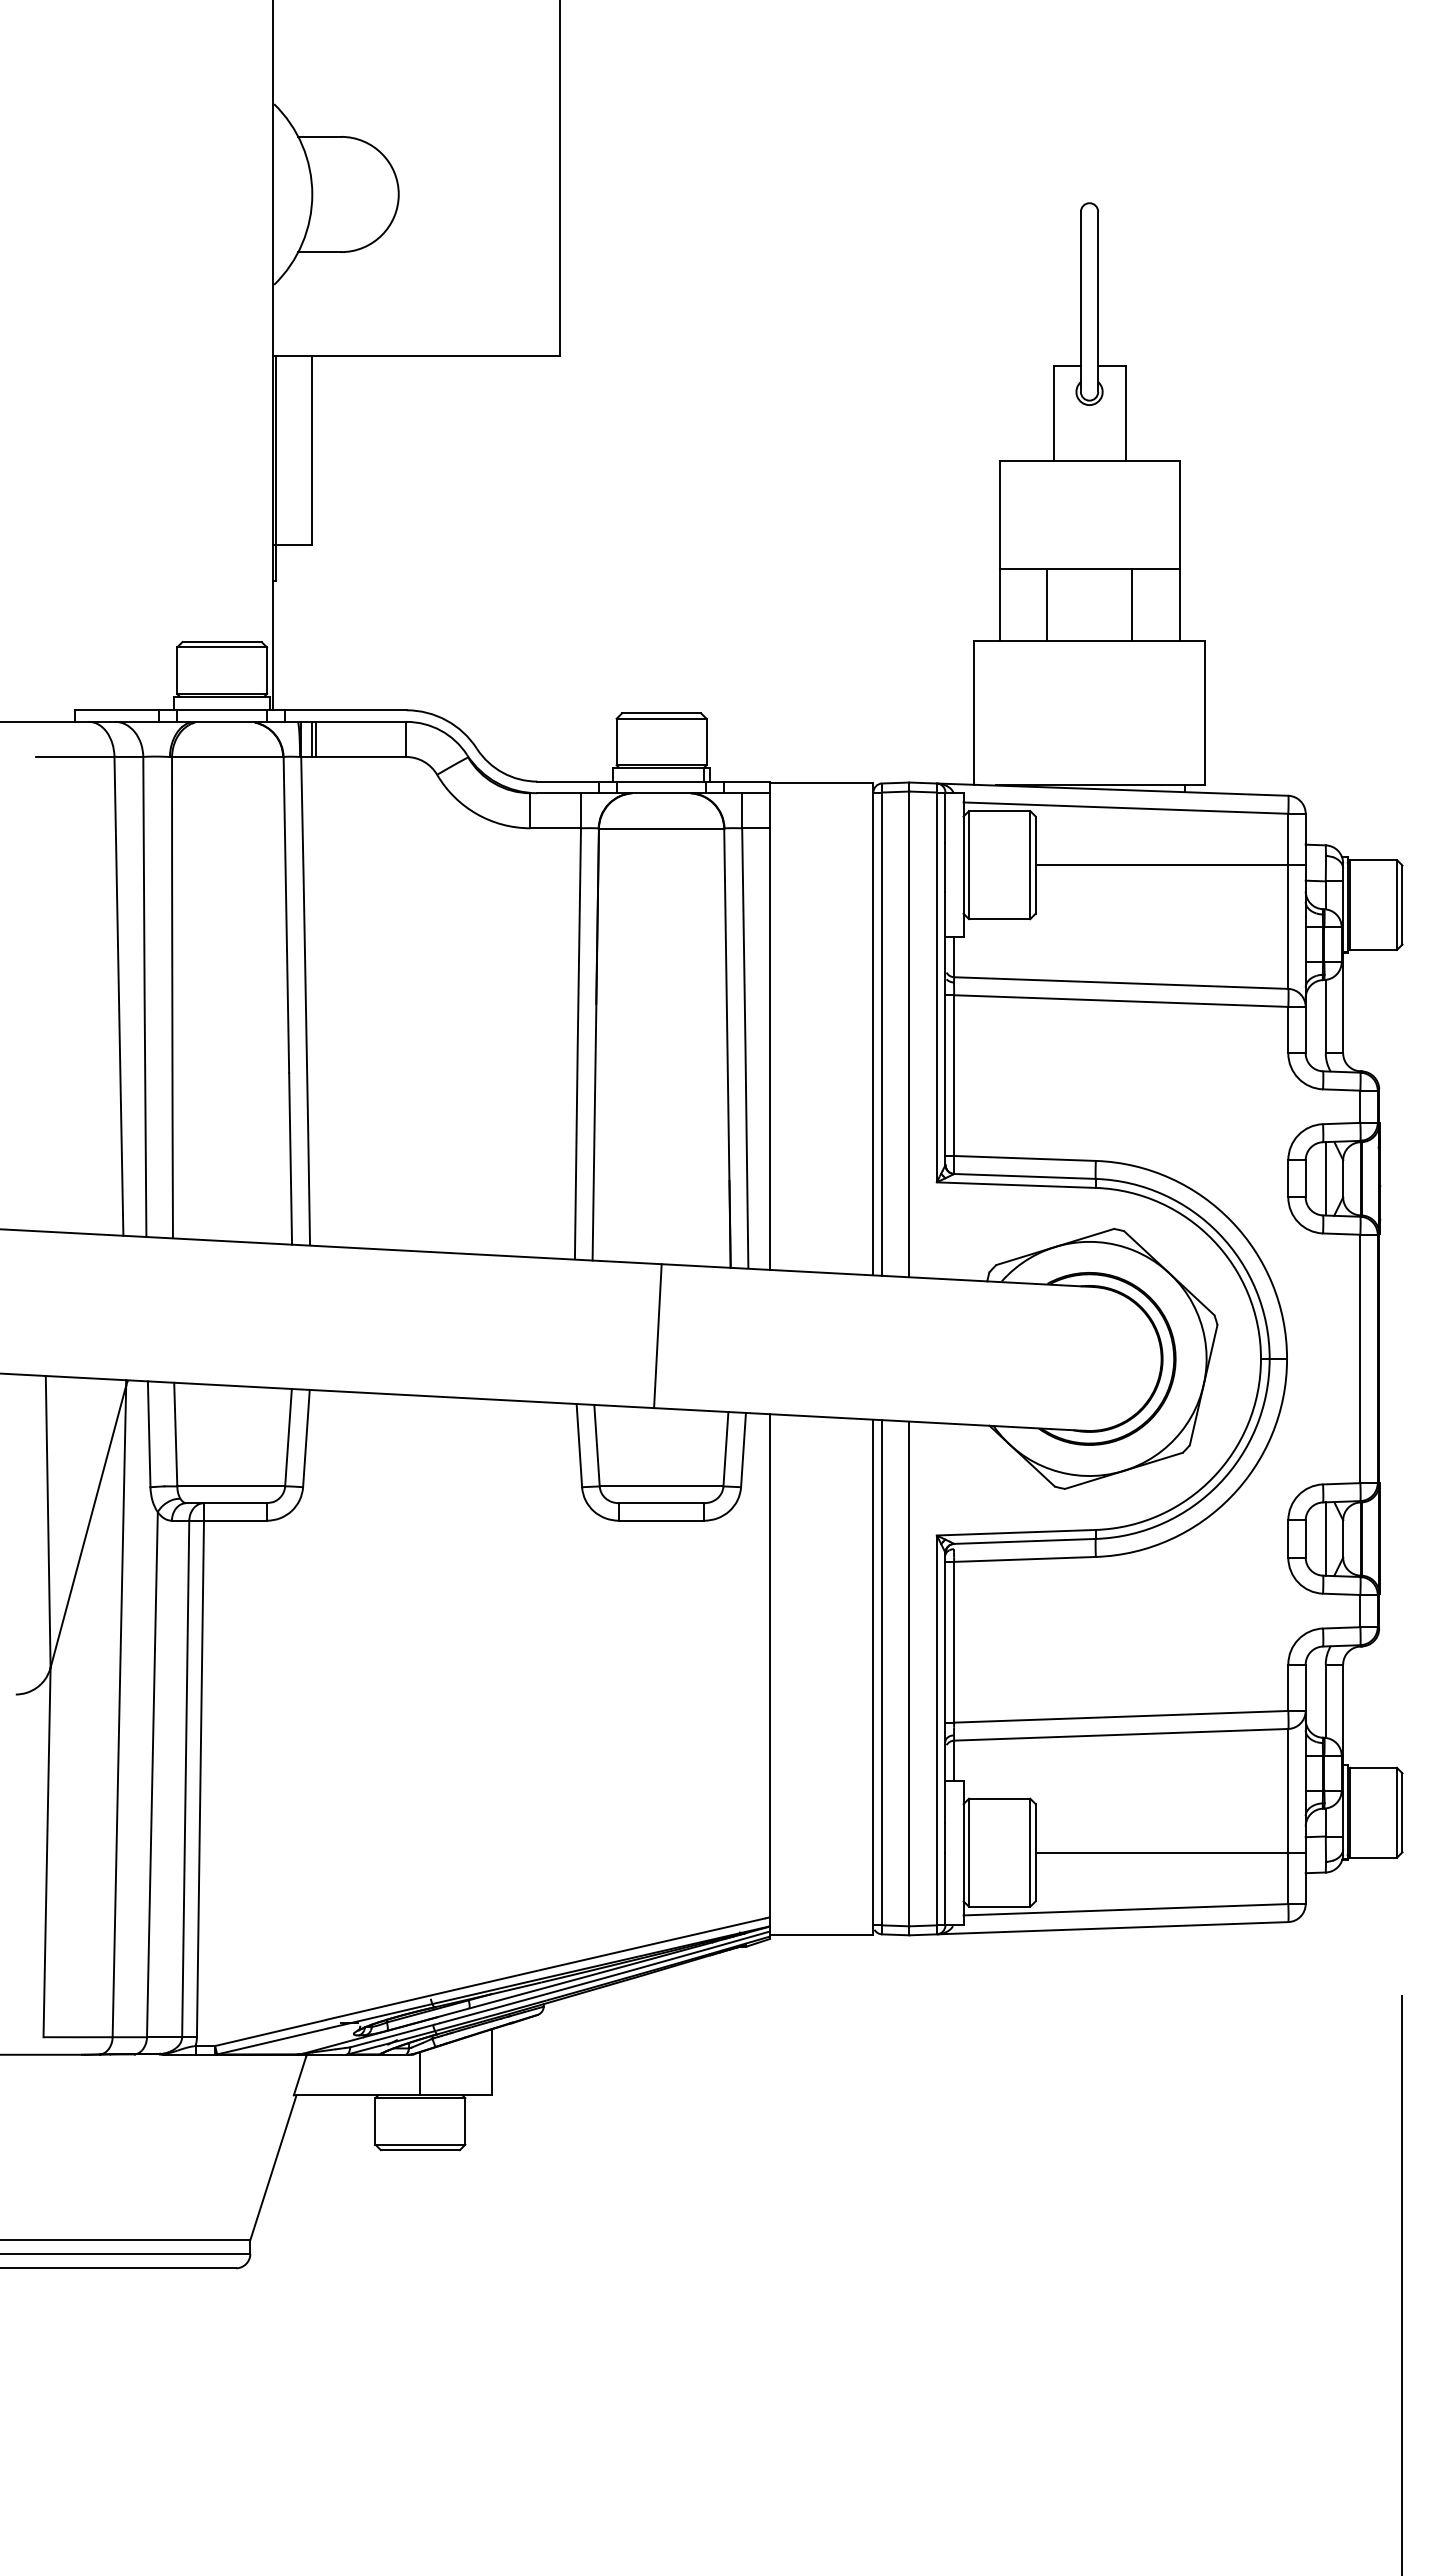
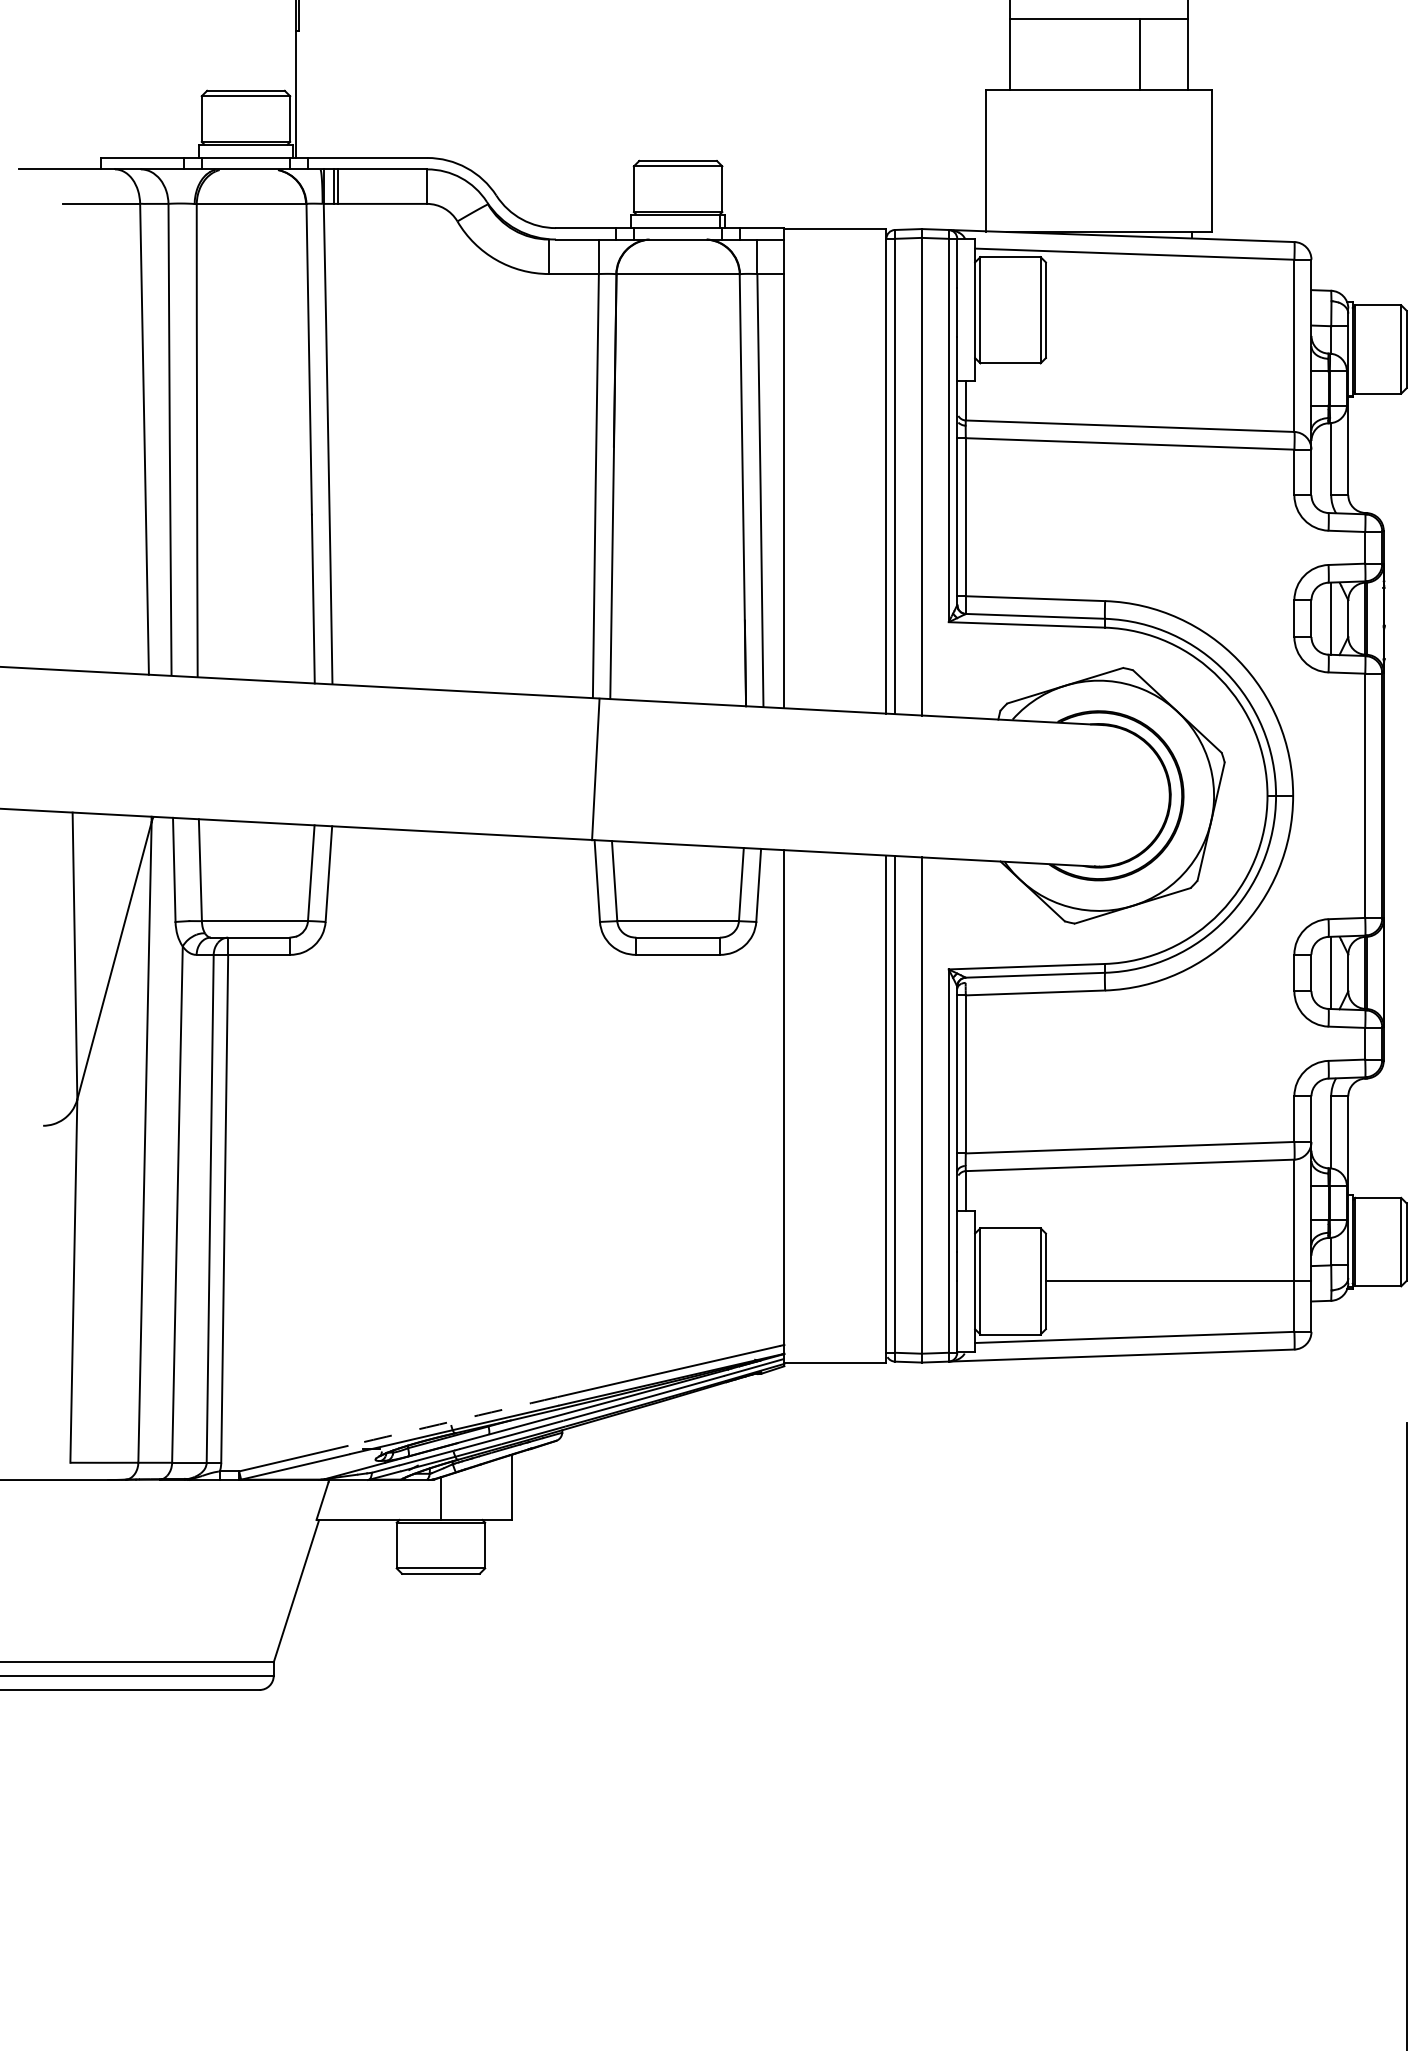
line: (1047, 605) -> (1057, 54), removed
line: (1170, 865) -> (1178, 310), removed
line: (657, 1336) -> (595, 769), moved
arc: (432, 1995) -> (452, 1421), solid -> dashed

